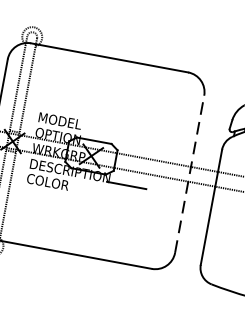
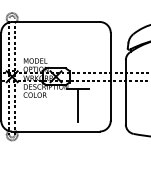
line: (189, 173) -> (110, 76), dashed -> solid
line: (120, 214) -> (77, 105), added

